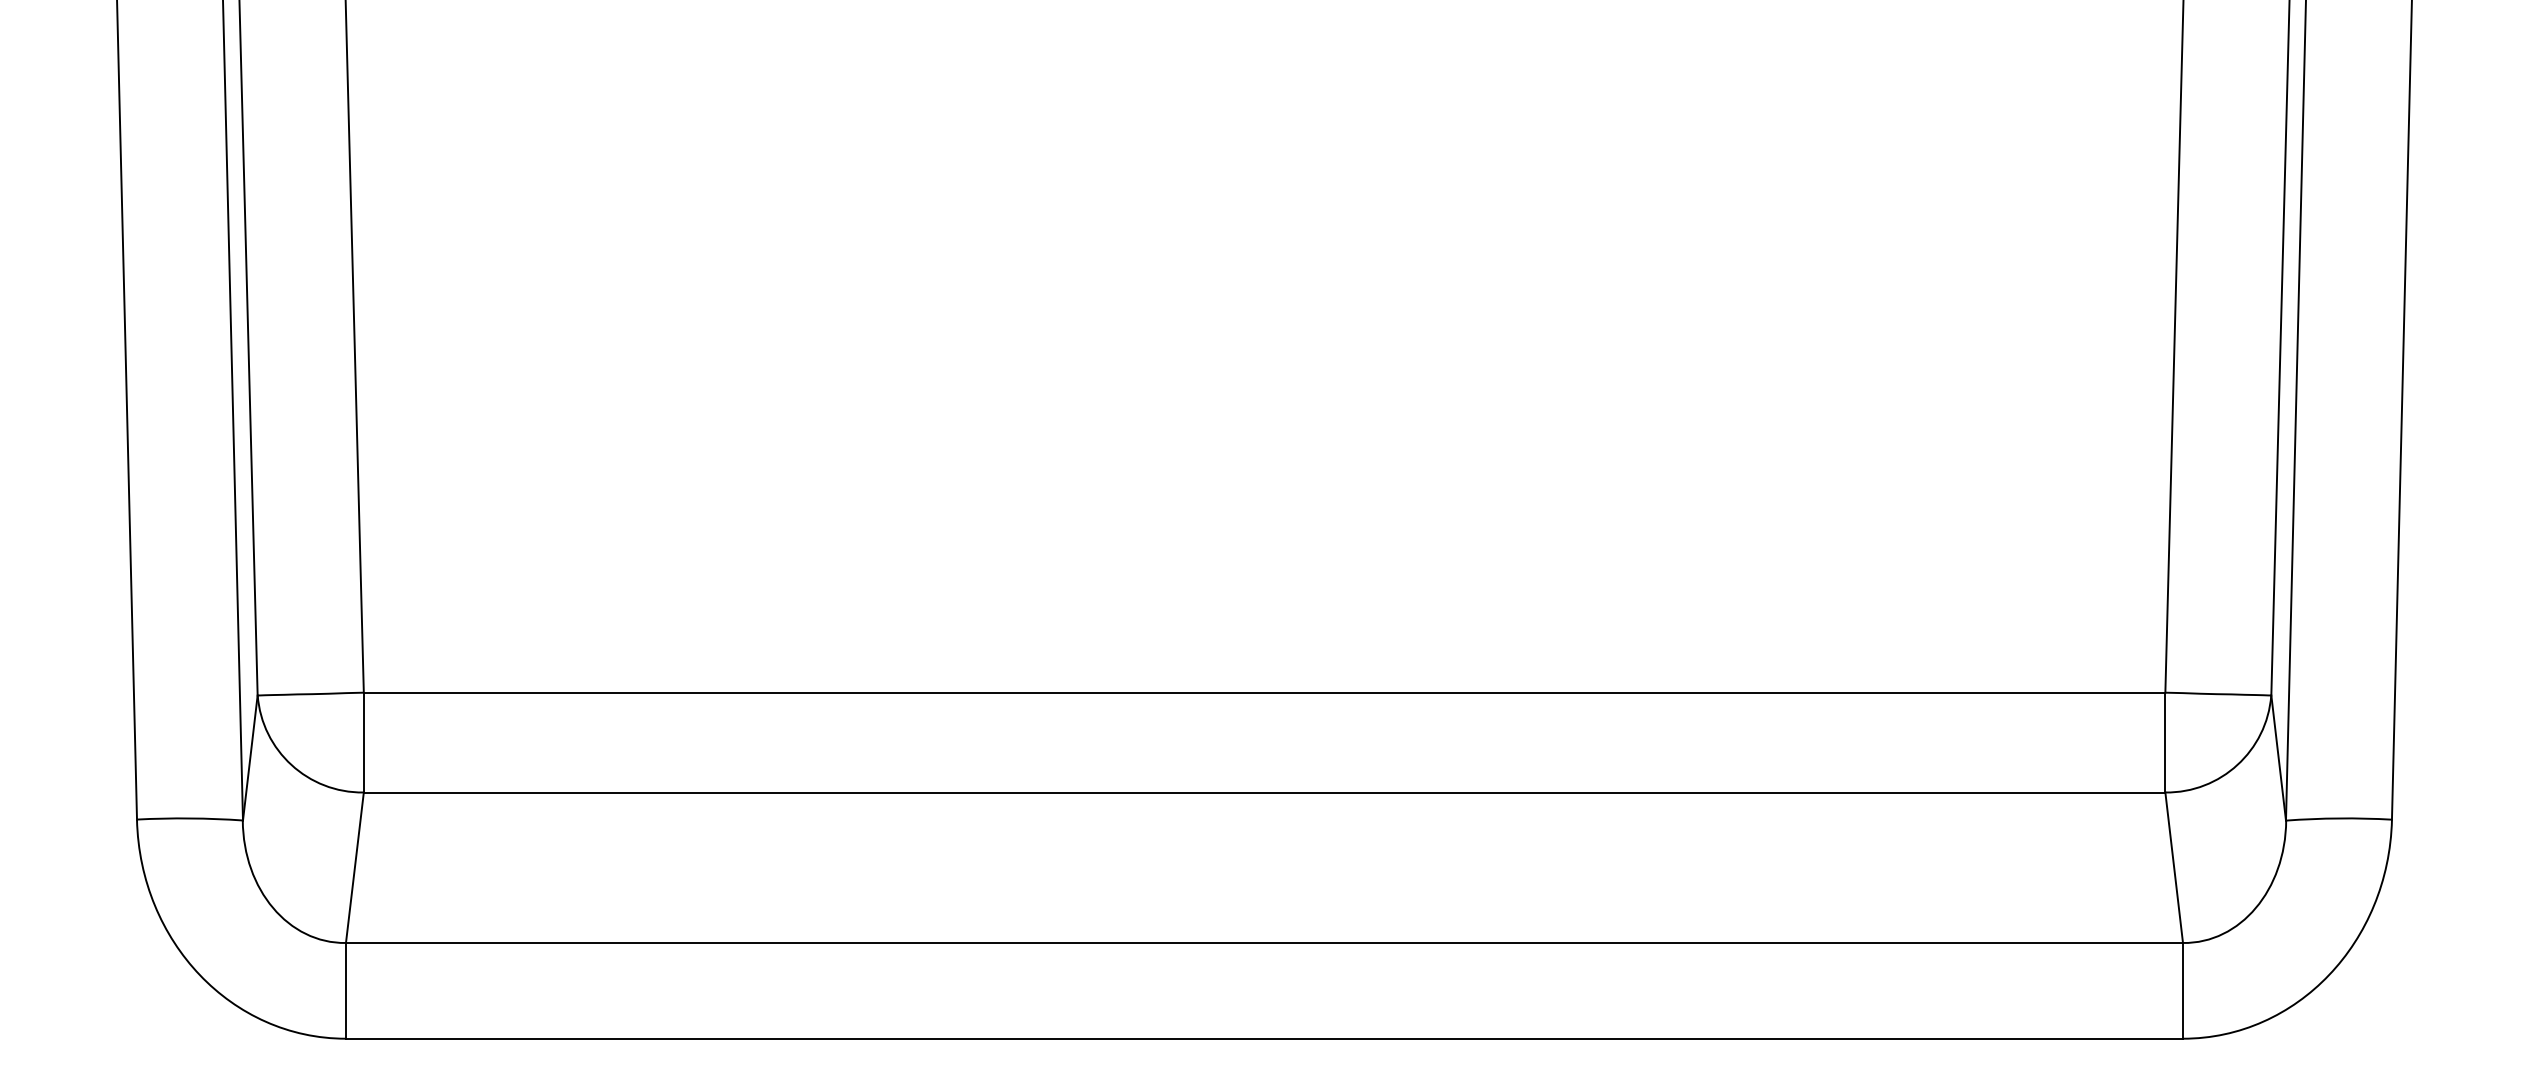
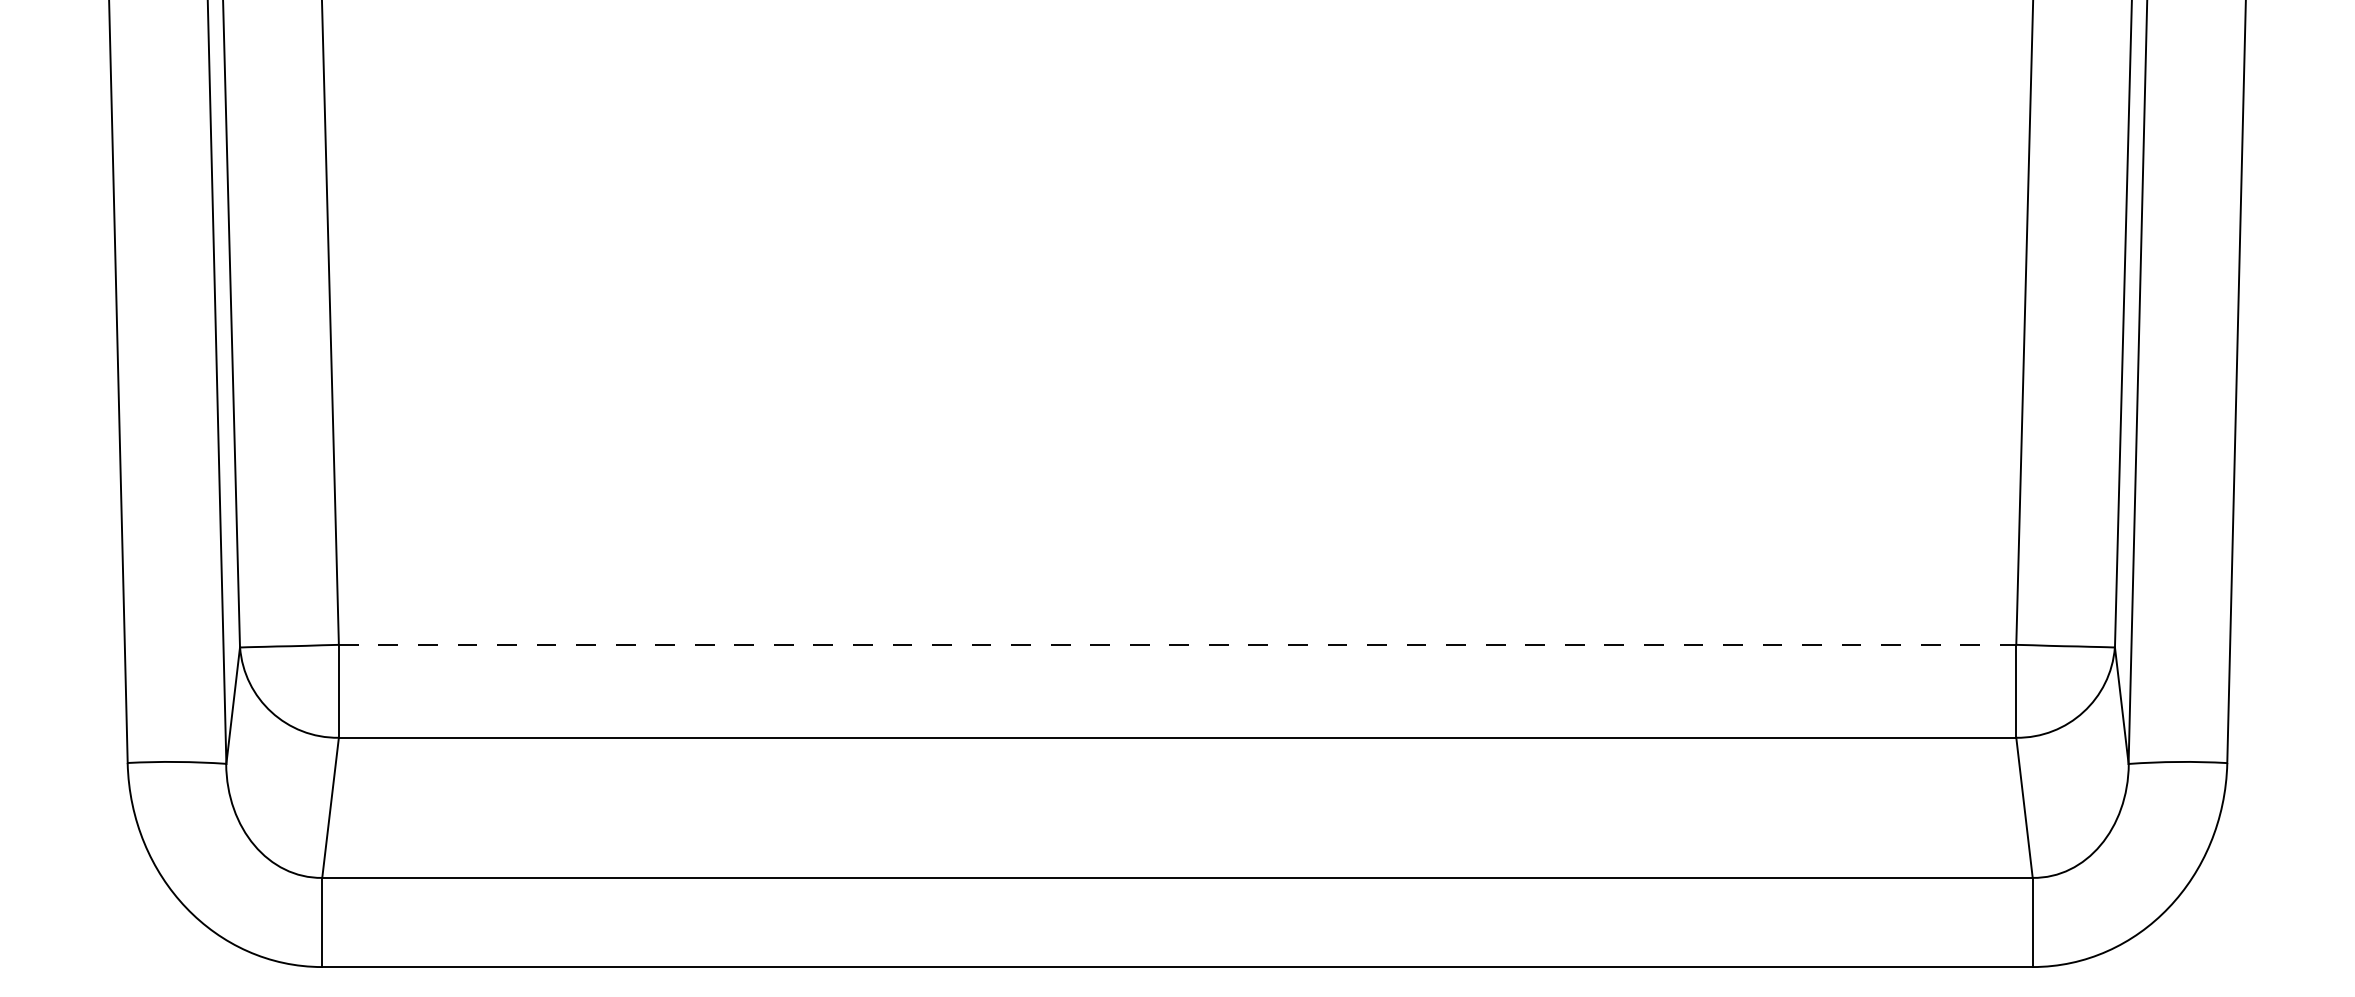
line: (1264, 692) -> (1177, 644), solid -> dashed

